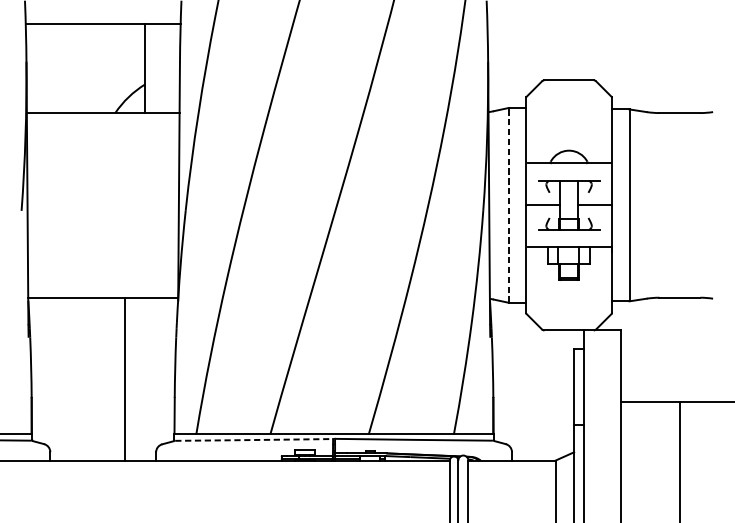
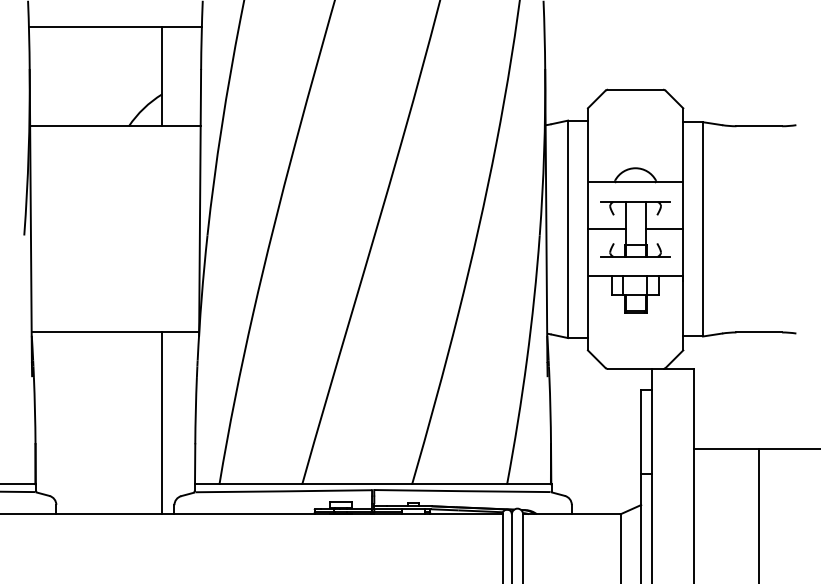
line: (509, 205) -> (568, 229), dashed -> solid
line: (125, 379) -> (162, 423), moved
arc: (253, 440) -> (283, 491), dashed -> solid

